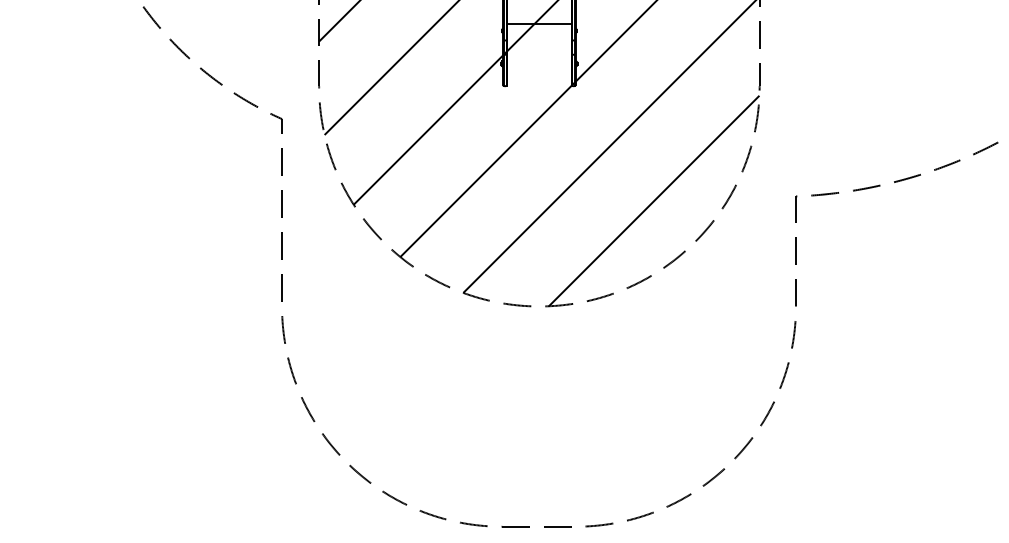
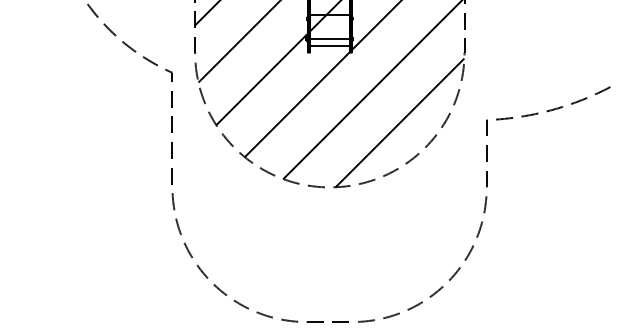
line: (538, 62) -> (329, 38), added
line: (538, 74) -> (329, 45), added

